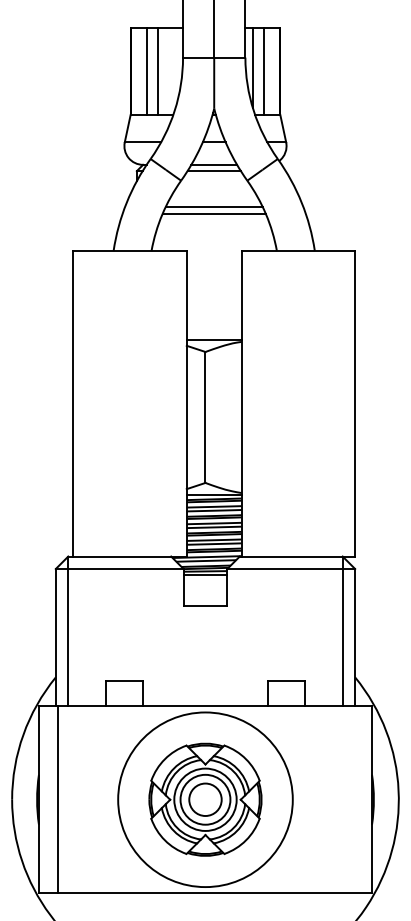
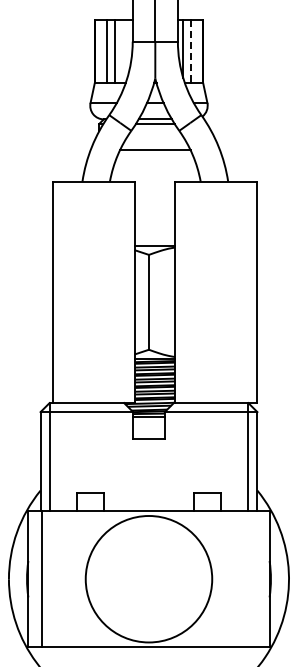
line: (264, 71) -> (191, 51), solid -> dashed
line: (214, 213) -> (155, 154), removed
part: (204, 798) -> (148, 578), removed

